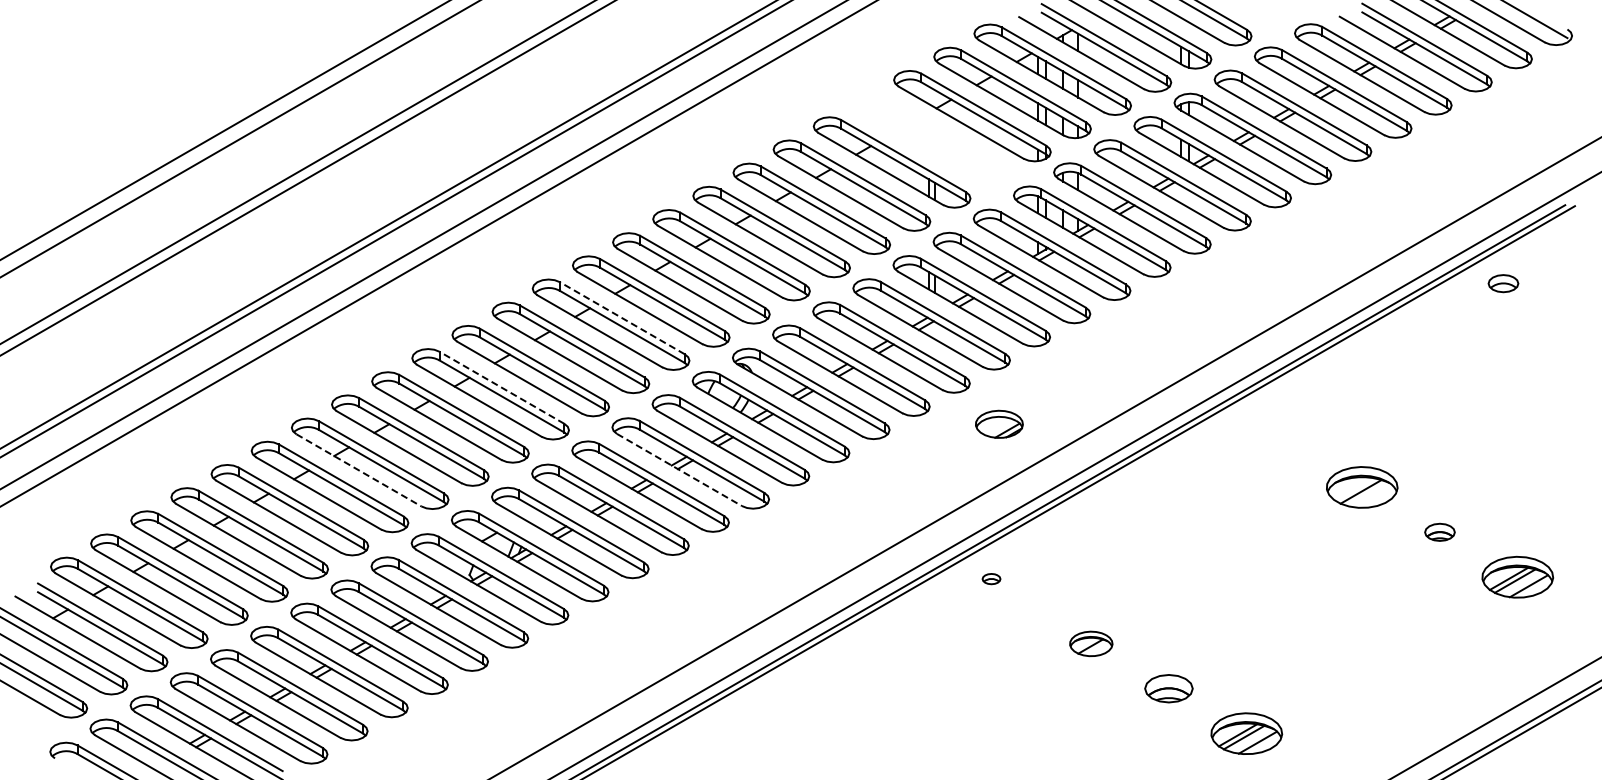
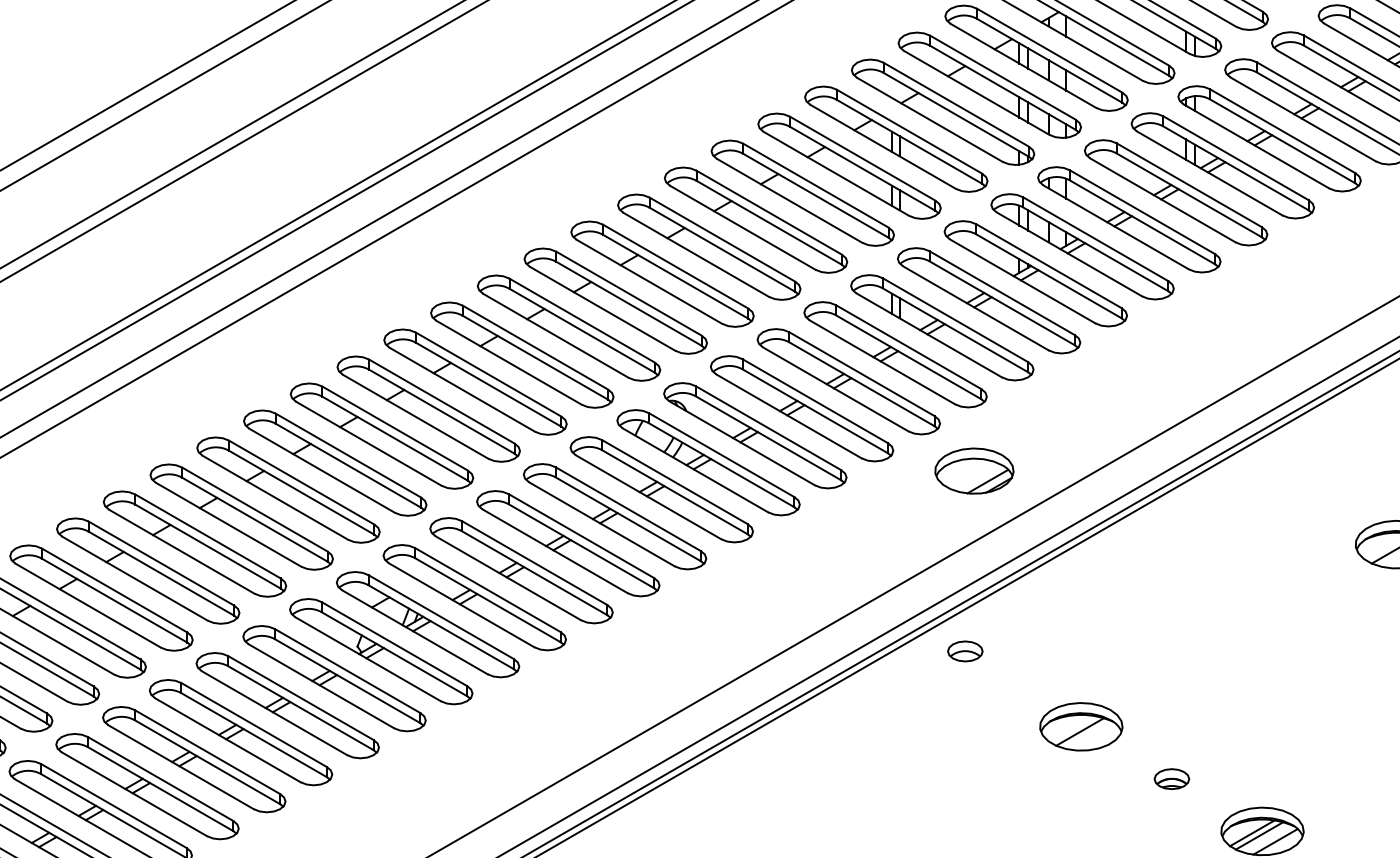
part: (932, 139) -> (896, 139), added
line: (621, 317) -> (534, 346), dashed -> solid
line: (501, 387) -> (394, 428), dashed -> solid
part: (999, 424) -> (974, 471), size x1.43
line: (359, 470) -> (229, 524), dashed -> solid
line: (679, 470) -> (601, 524), dashed -> solid
part: (991, 578) -> (965, 650), size x1.67
part: (1091, 643) -> (1081, 726), size x1.67
part: (1168, 688) -> (1171, 778), size x0.62

